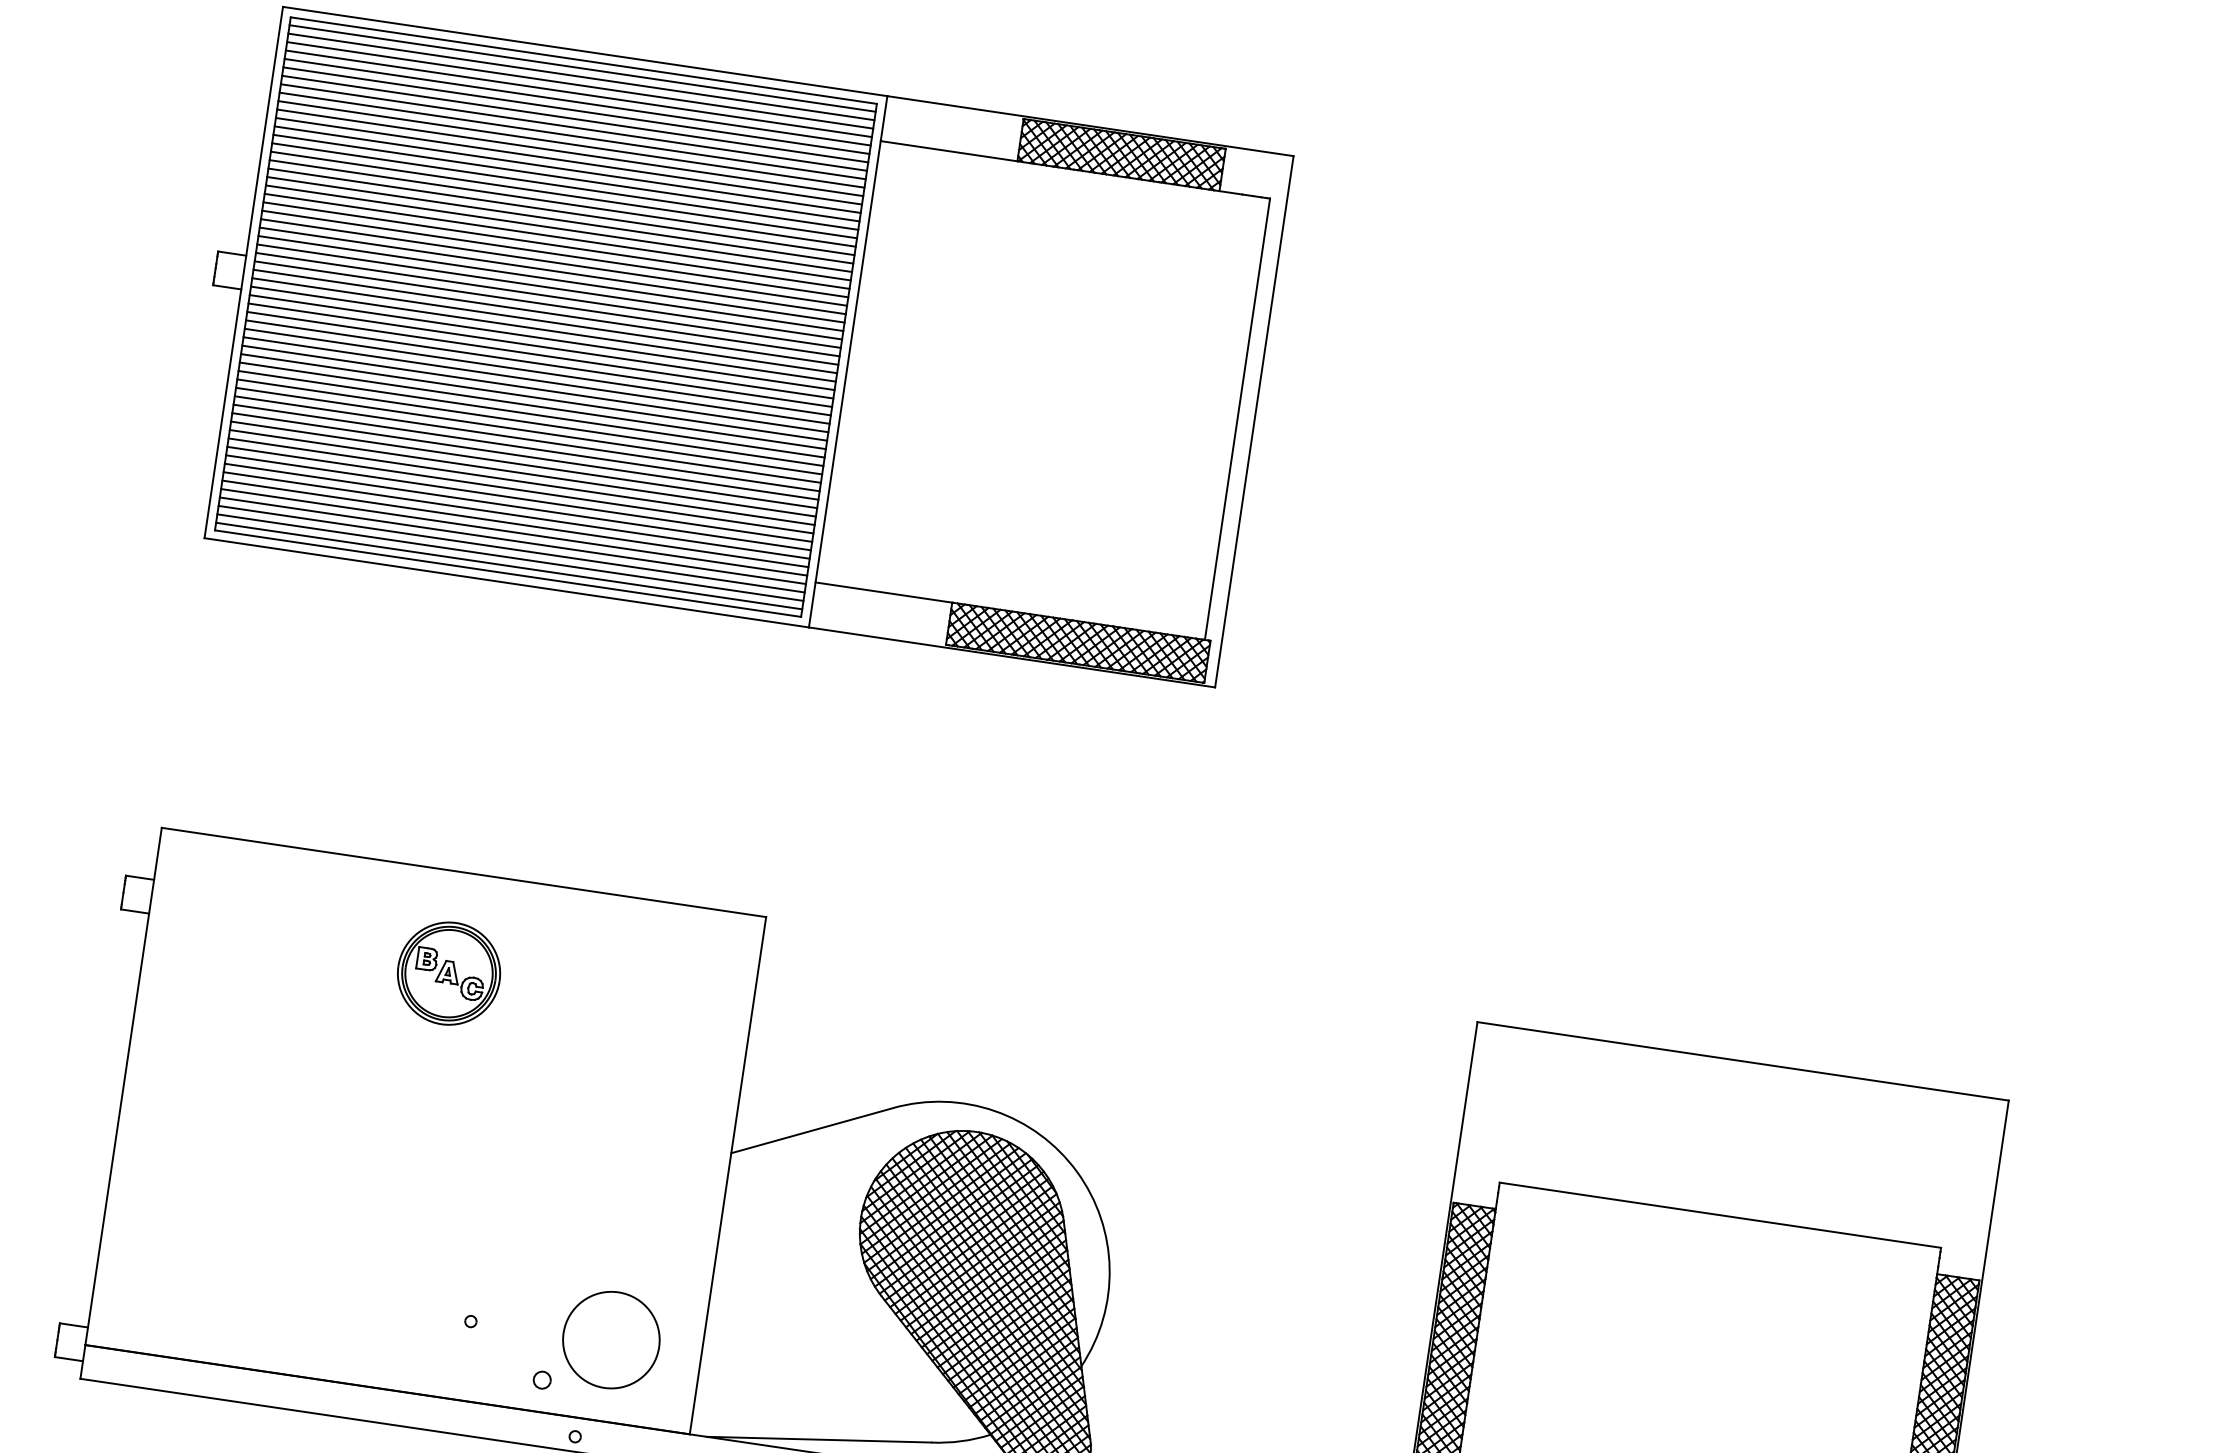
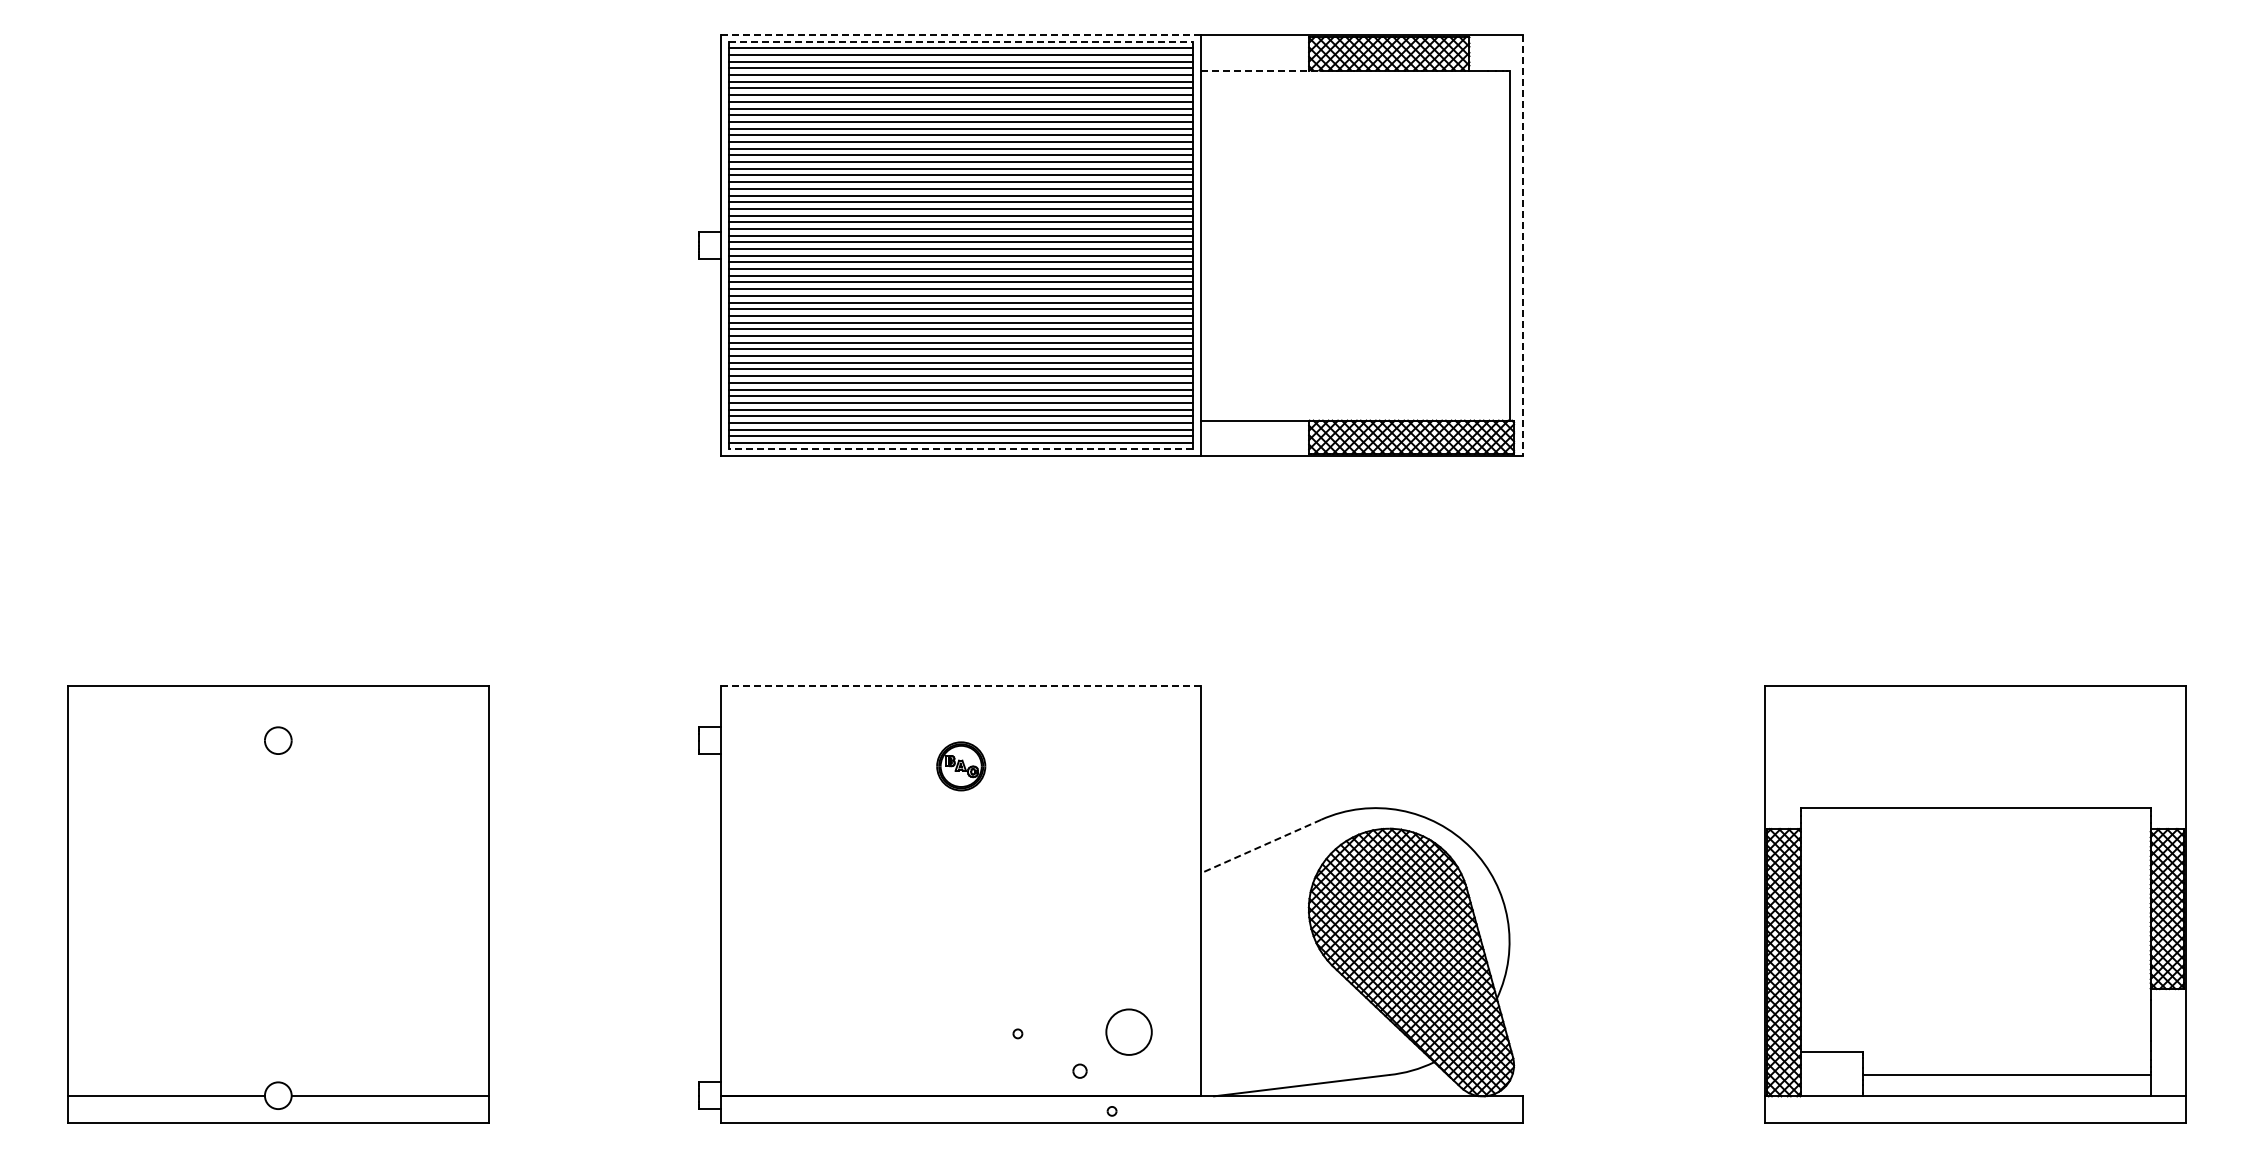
line: (585, 51) -> (961, 34), solid -> dashed
line: (584, 61) -> (961, 42), solid -> dashed
line: (957, 152) -> (1261, 70), solid -> dashed
line: (1253, 421) -> (1522, 245), solid -> dashed
line: (507, 574) -> (960, 449), solid -> dashed
line: (464, 873) -> (961, 686), solid -> dashed
part: (449, 973) -> (961, 766), size x0.6
line: (811, 1130) -> (1260, 846), solid -> dashed
circle: (611, 1340) -> (1129, 1032), size x0.6

